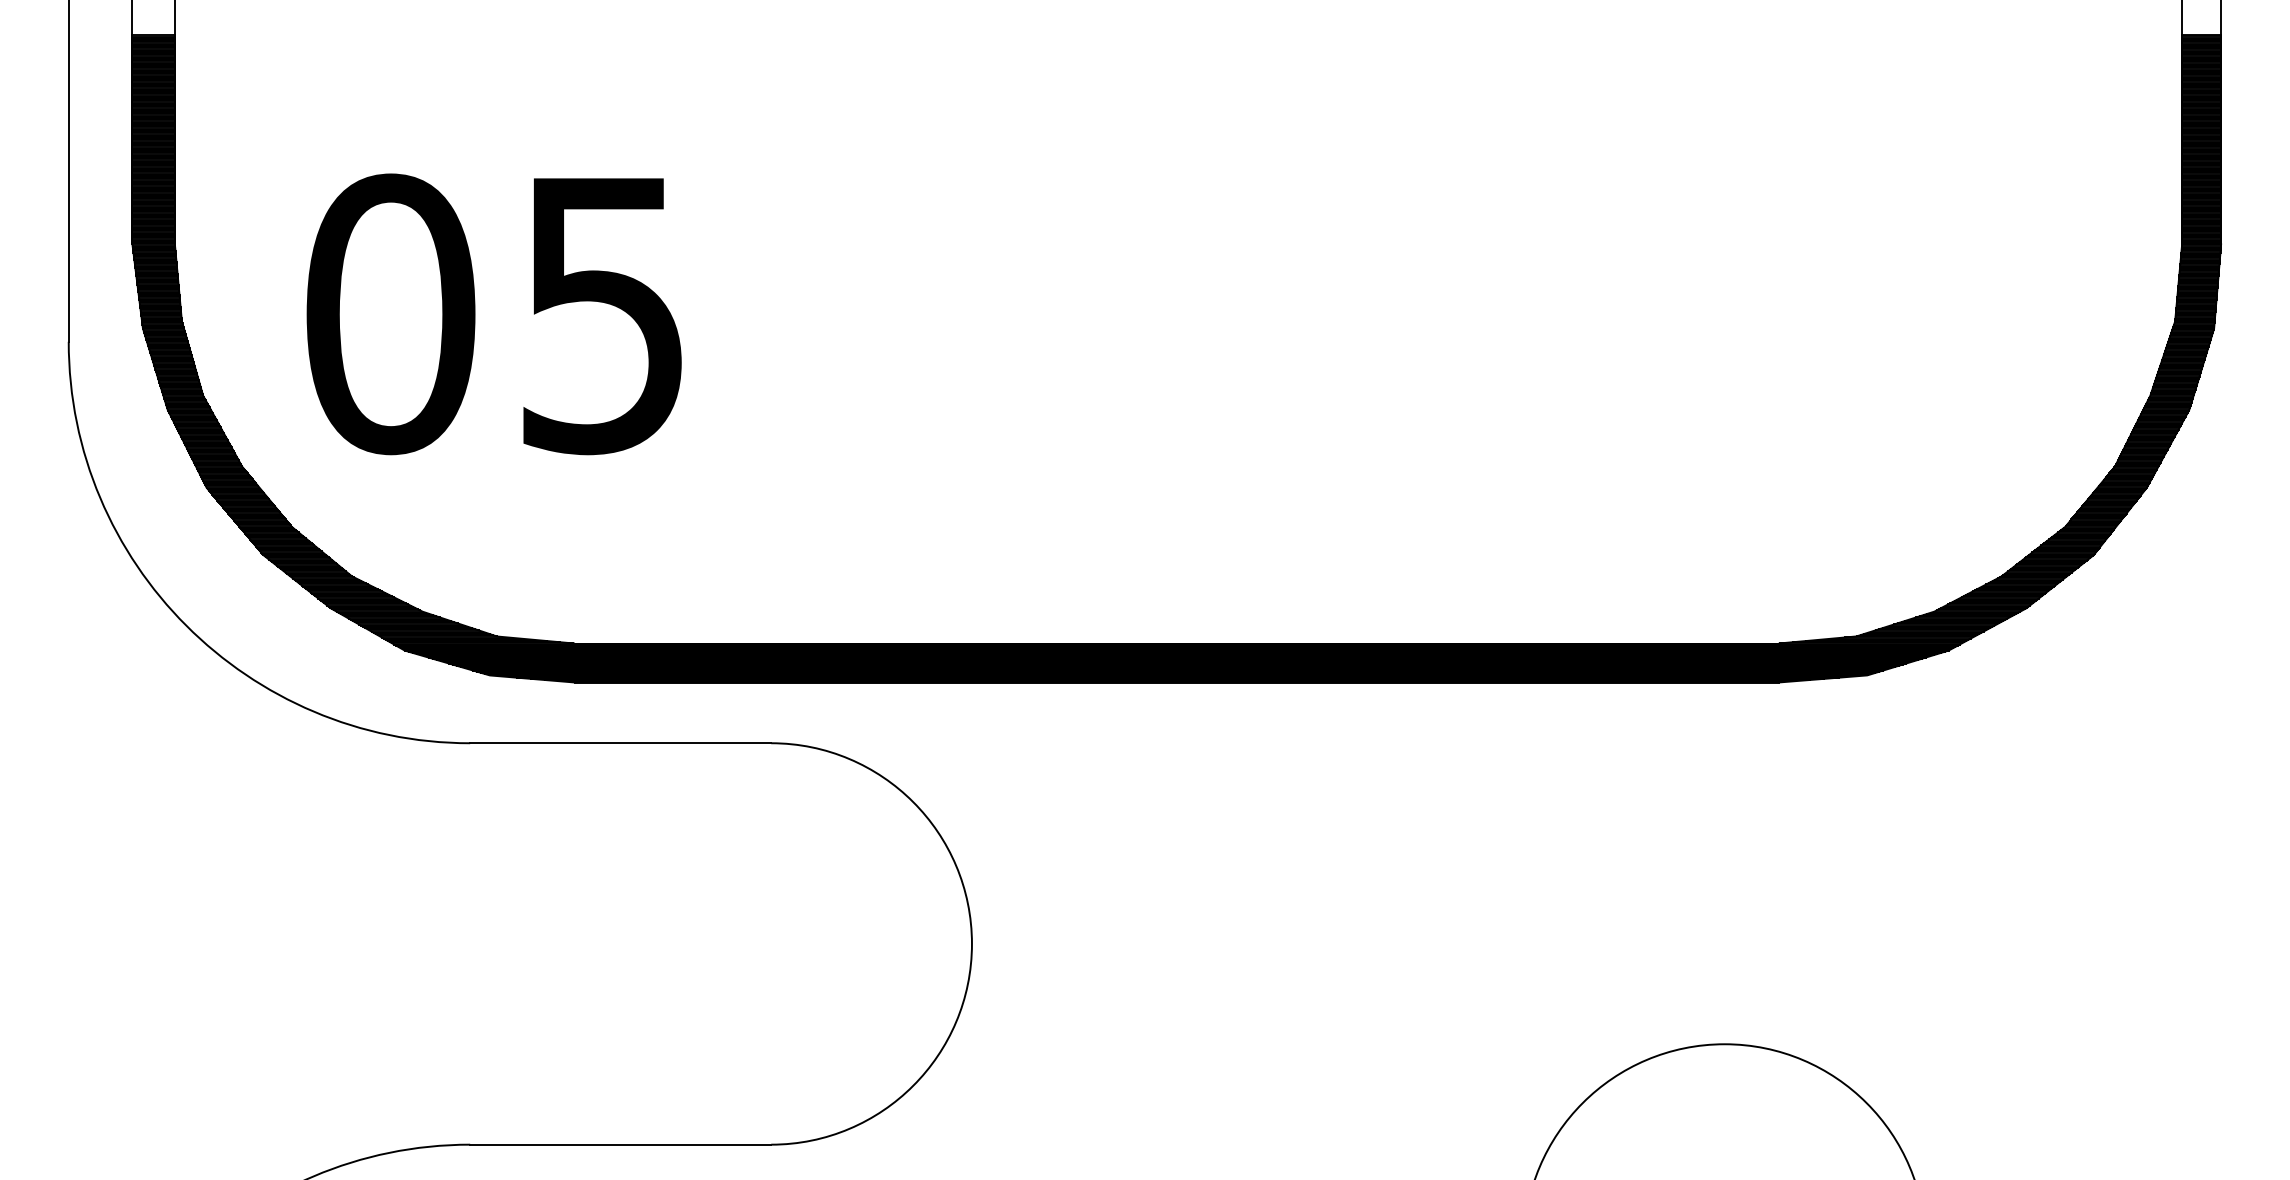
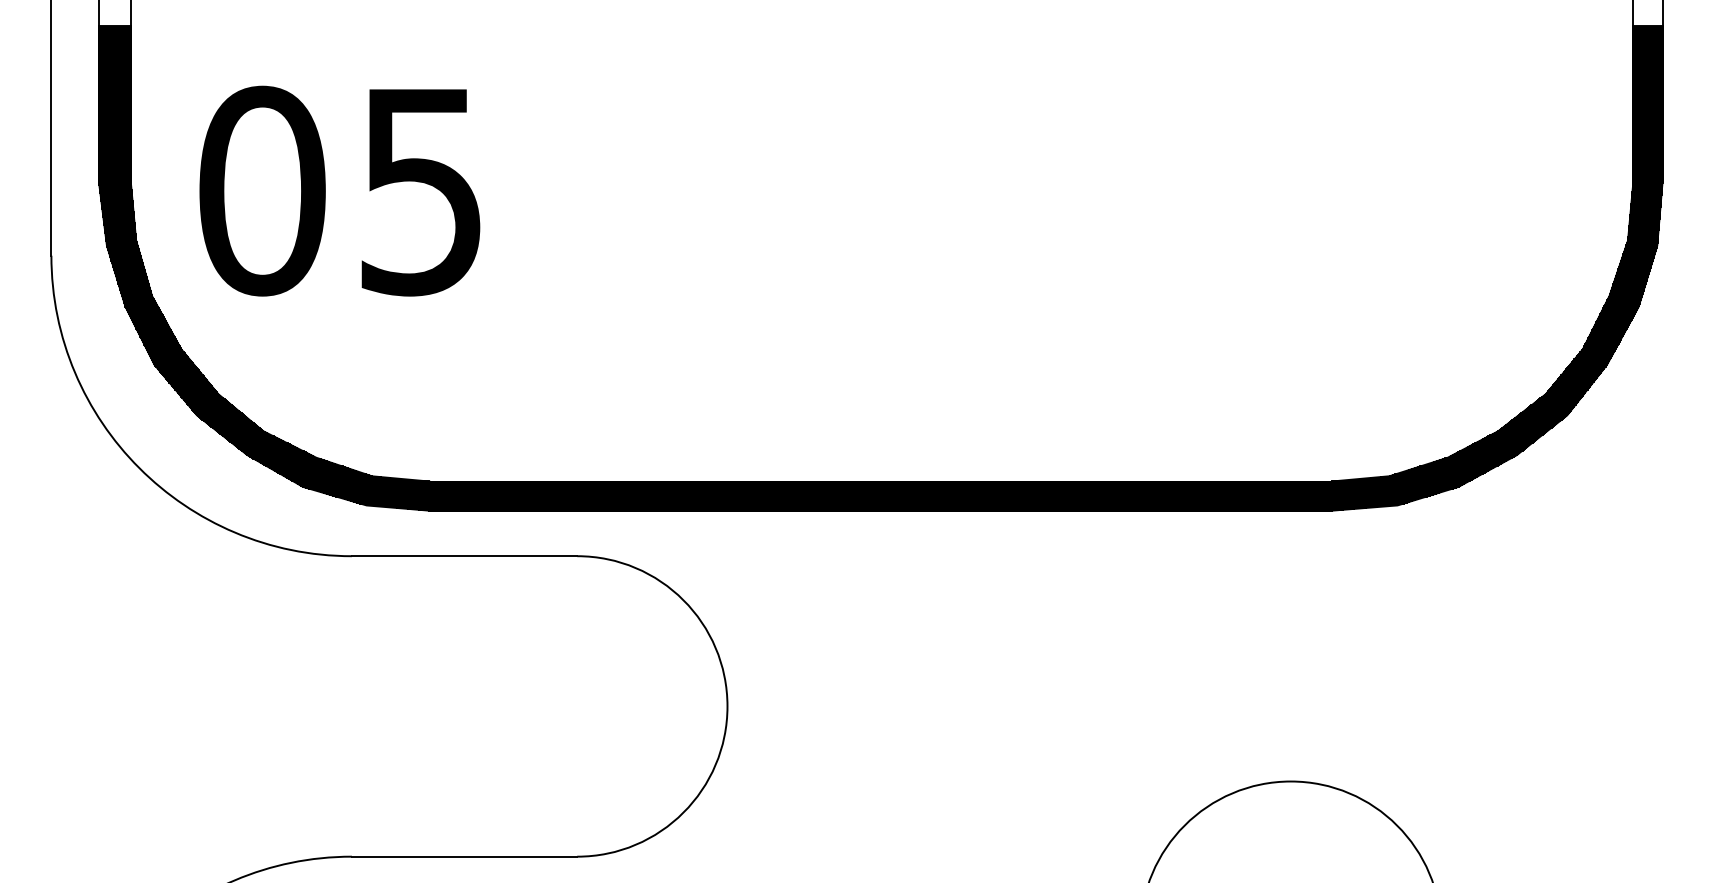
text: (493, 313) -> (339, 190), moved

